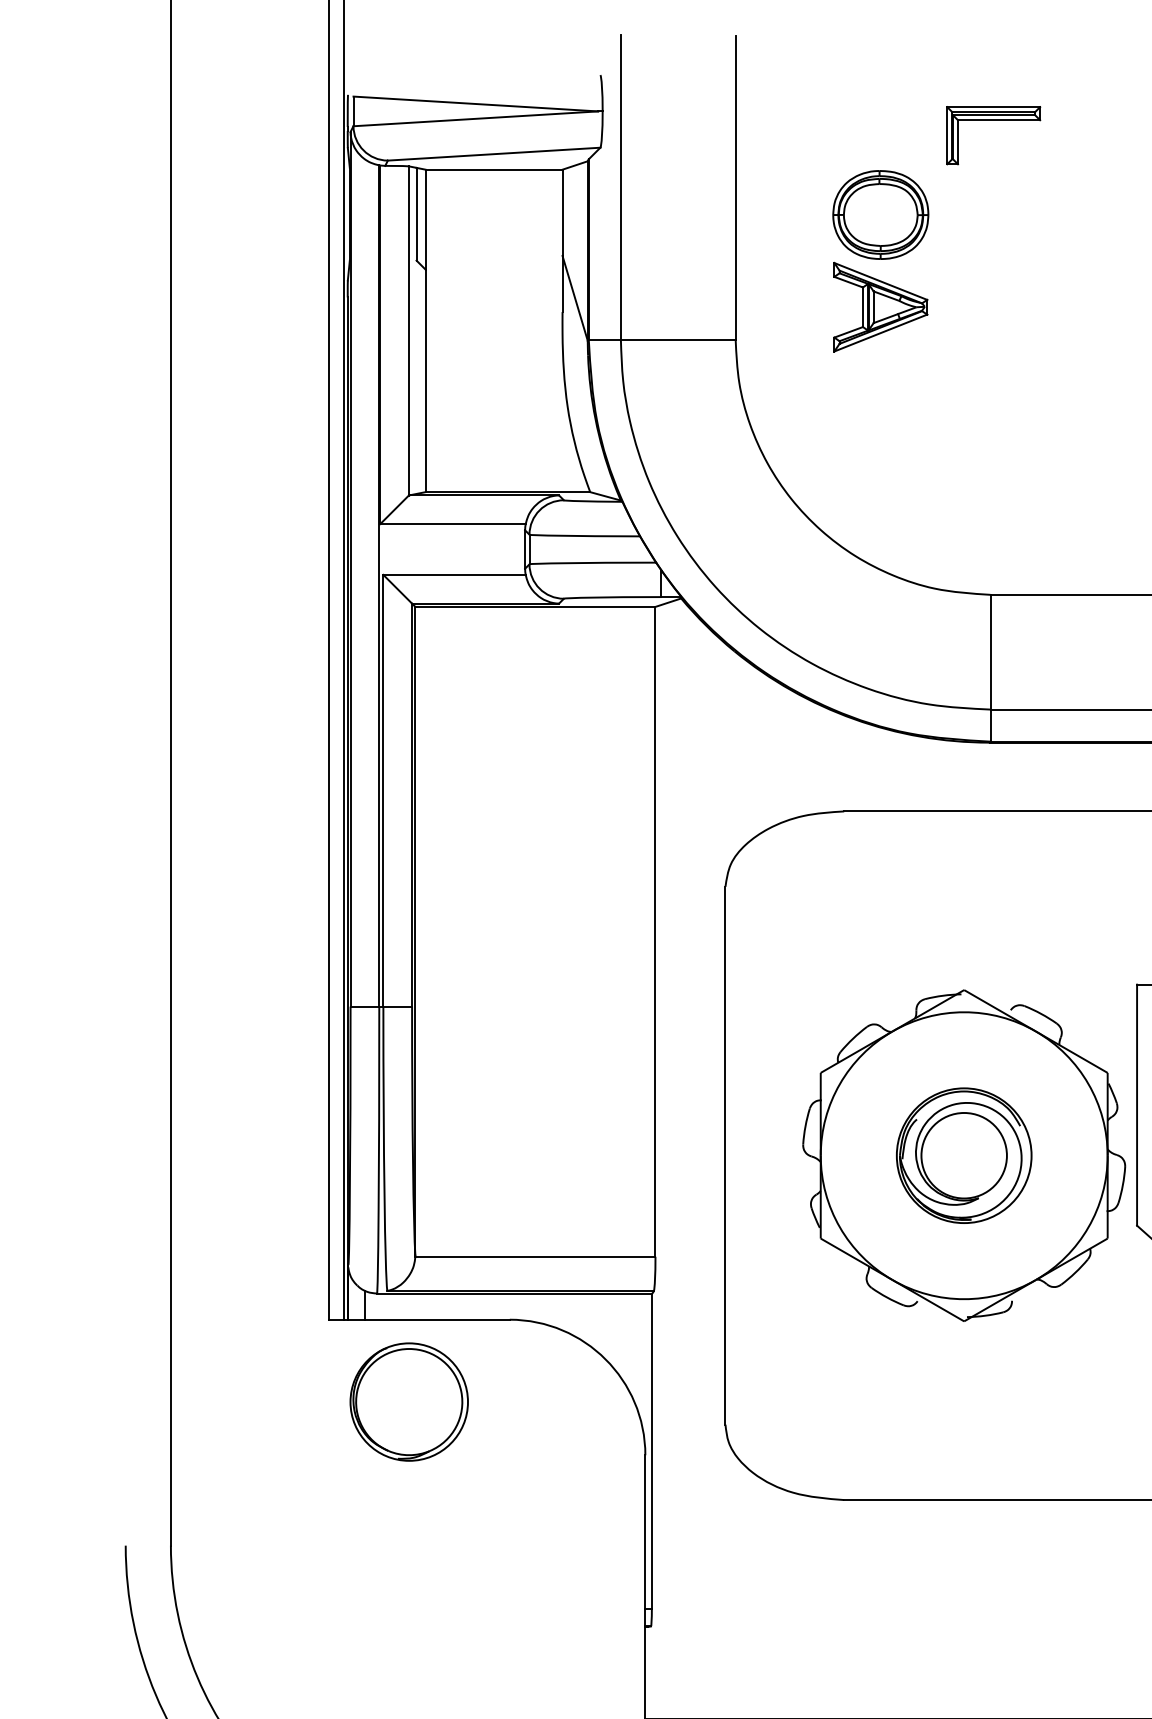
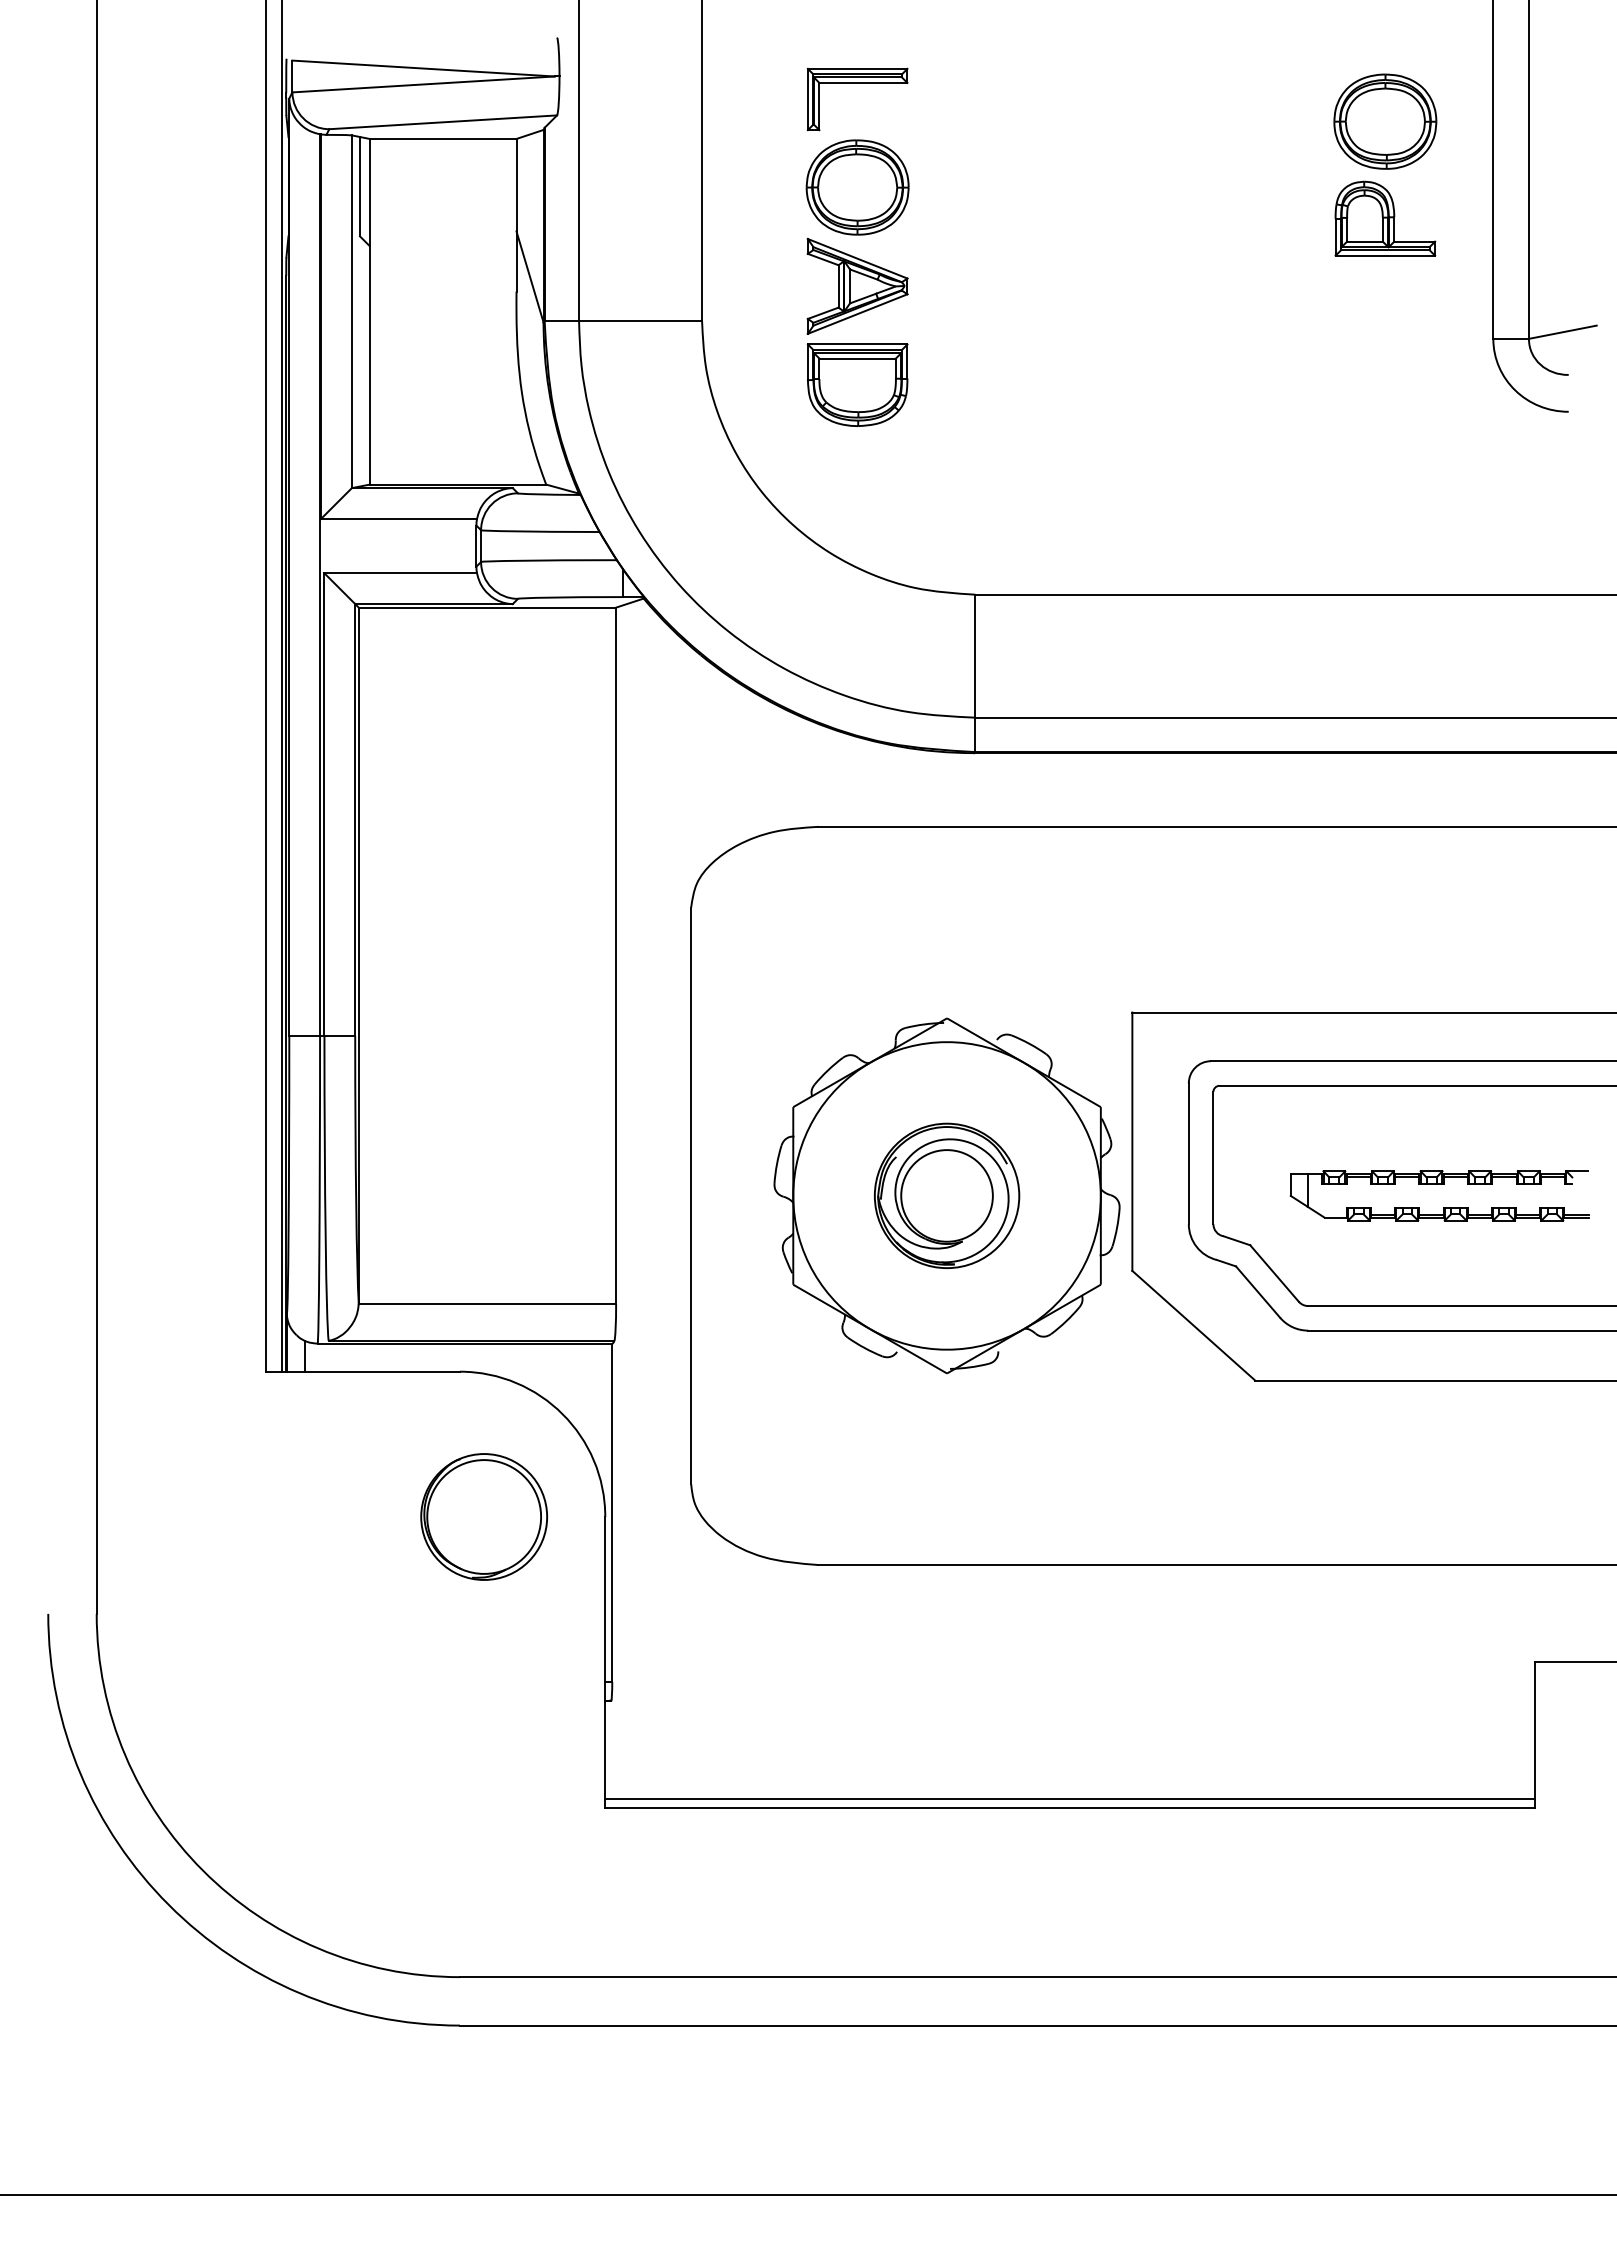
part: (993, 120) -> (857, 83), moved
part: (880, 398) -> (857, 384), added
part: (408, 1401) -> (483, 1516), moved

